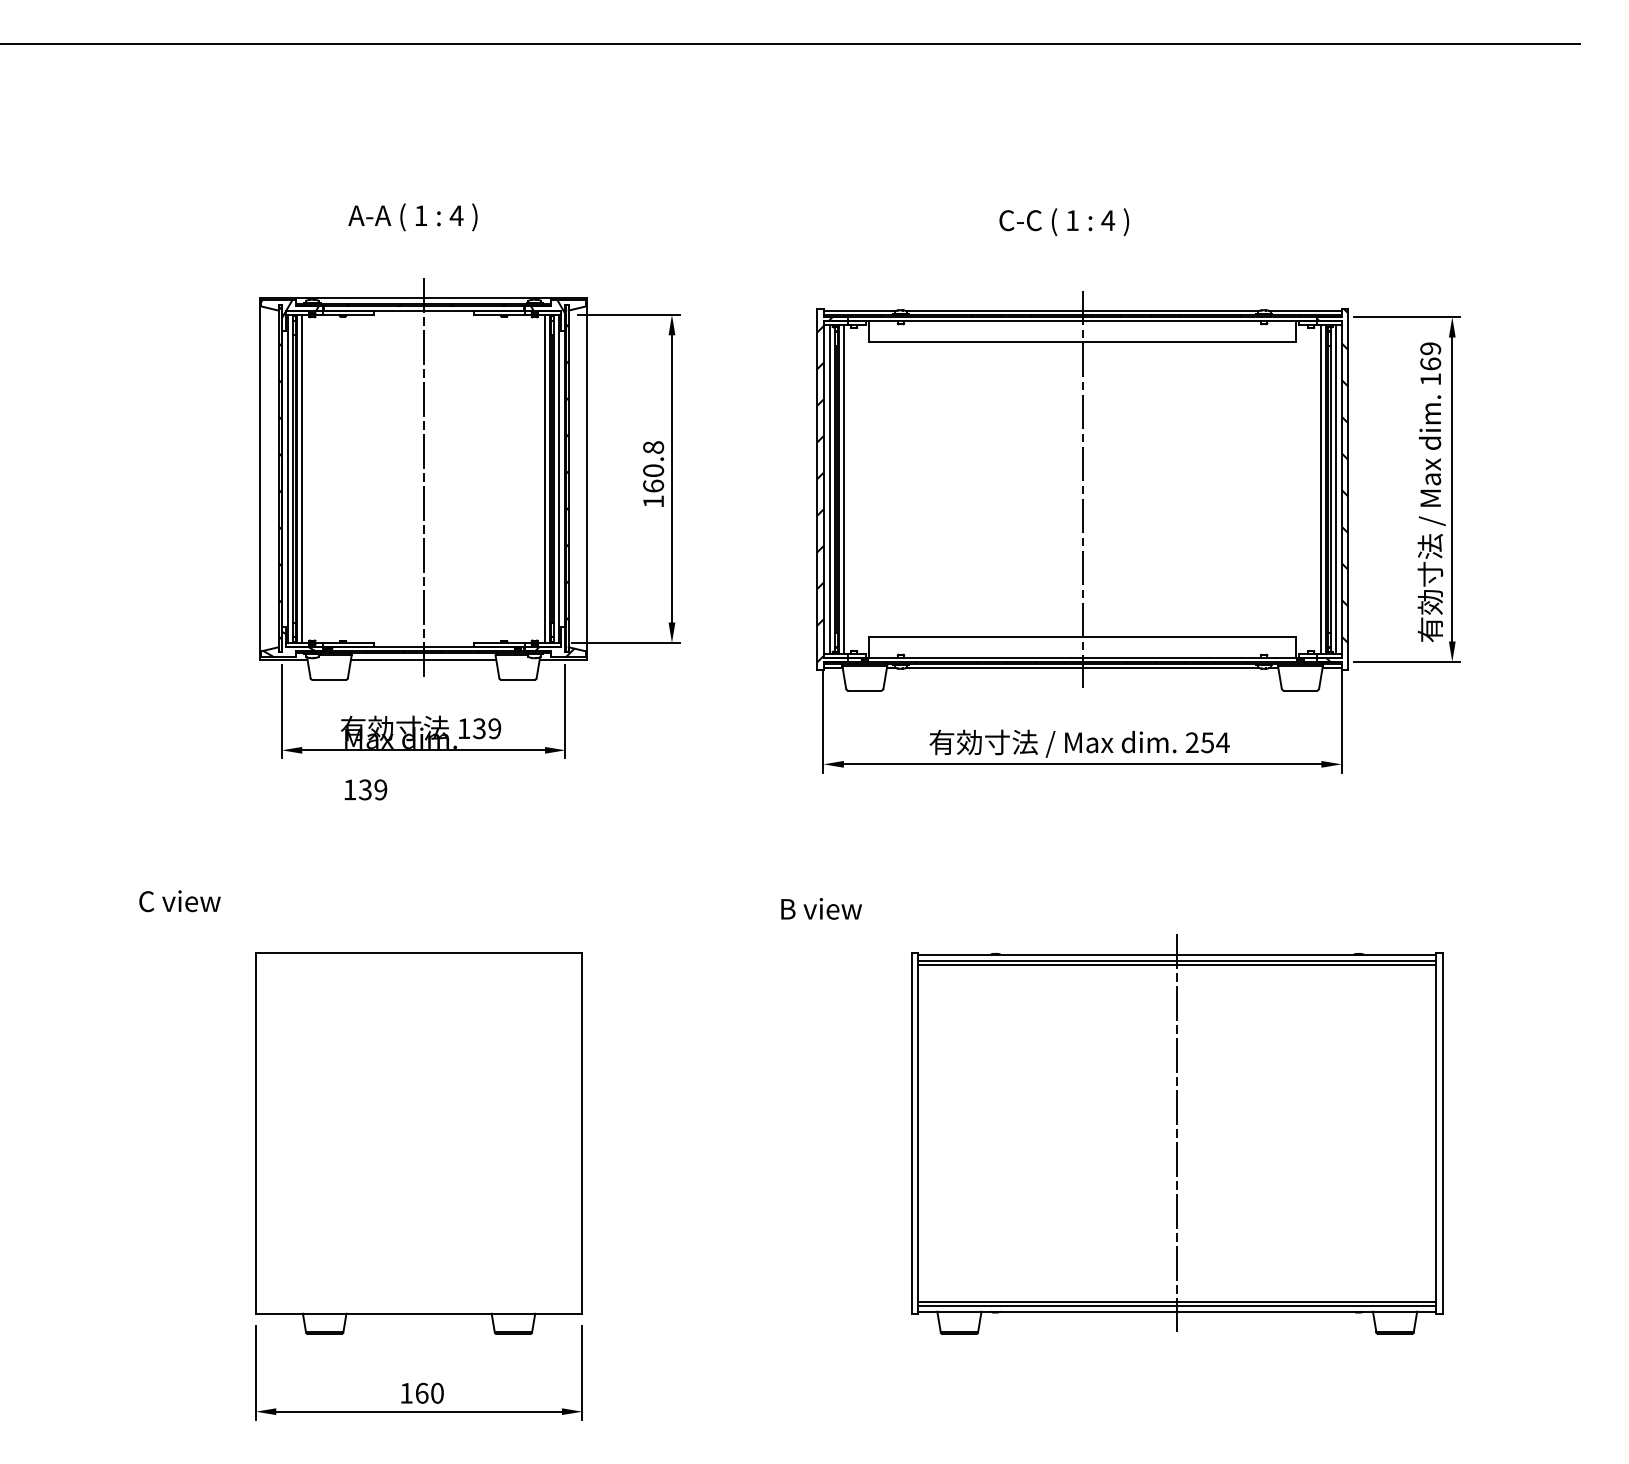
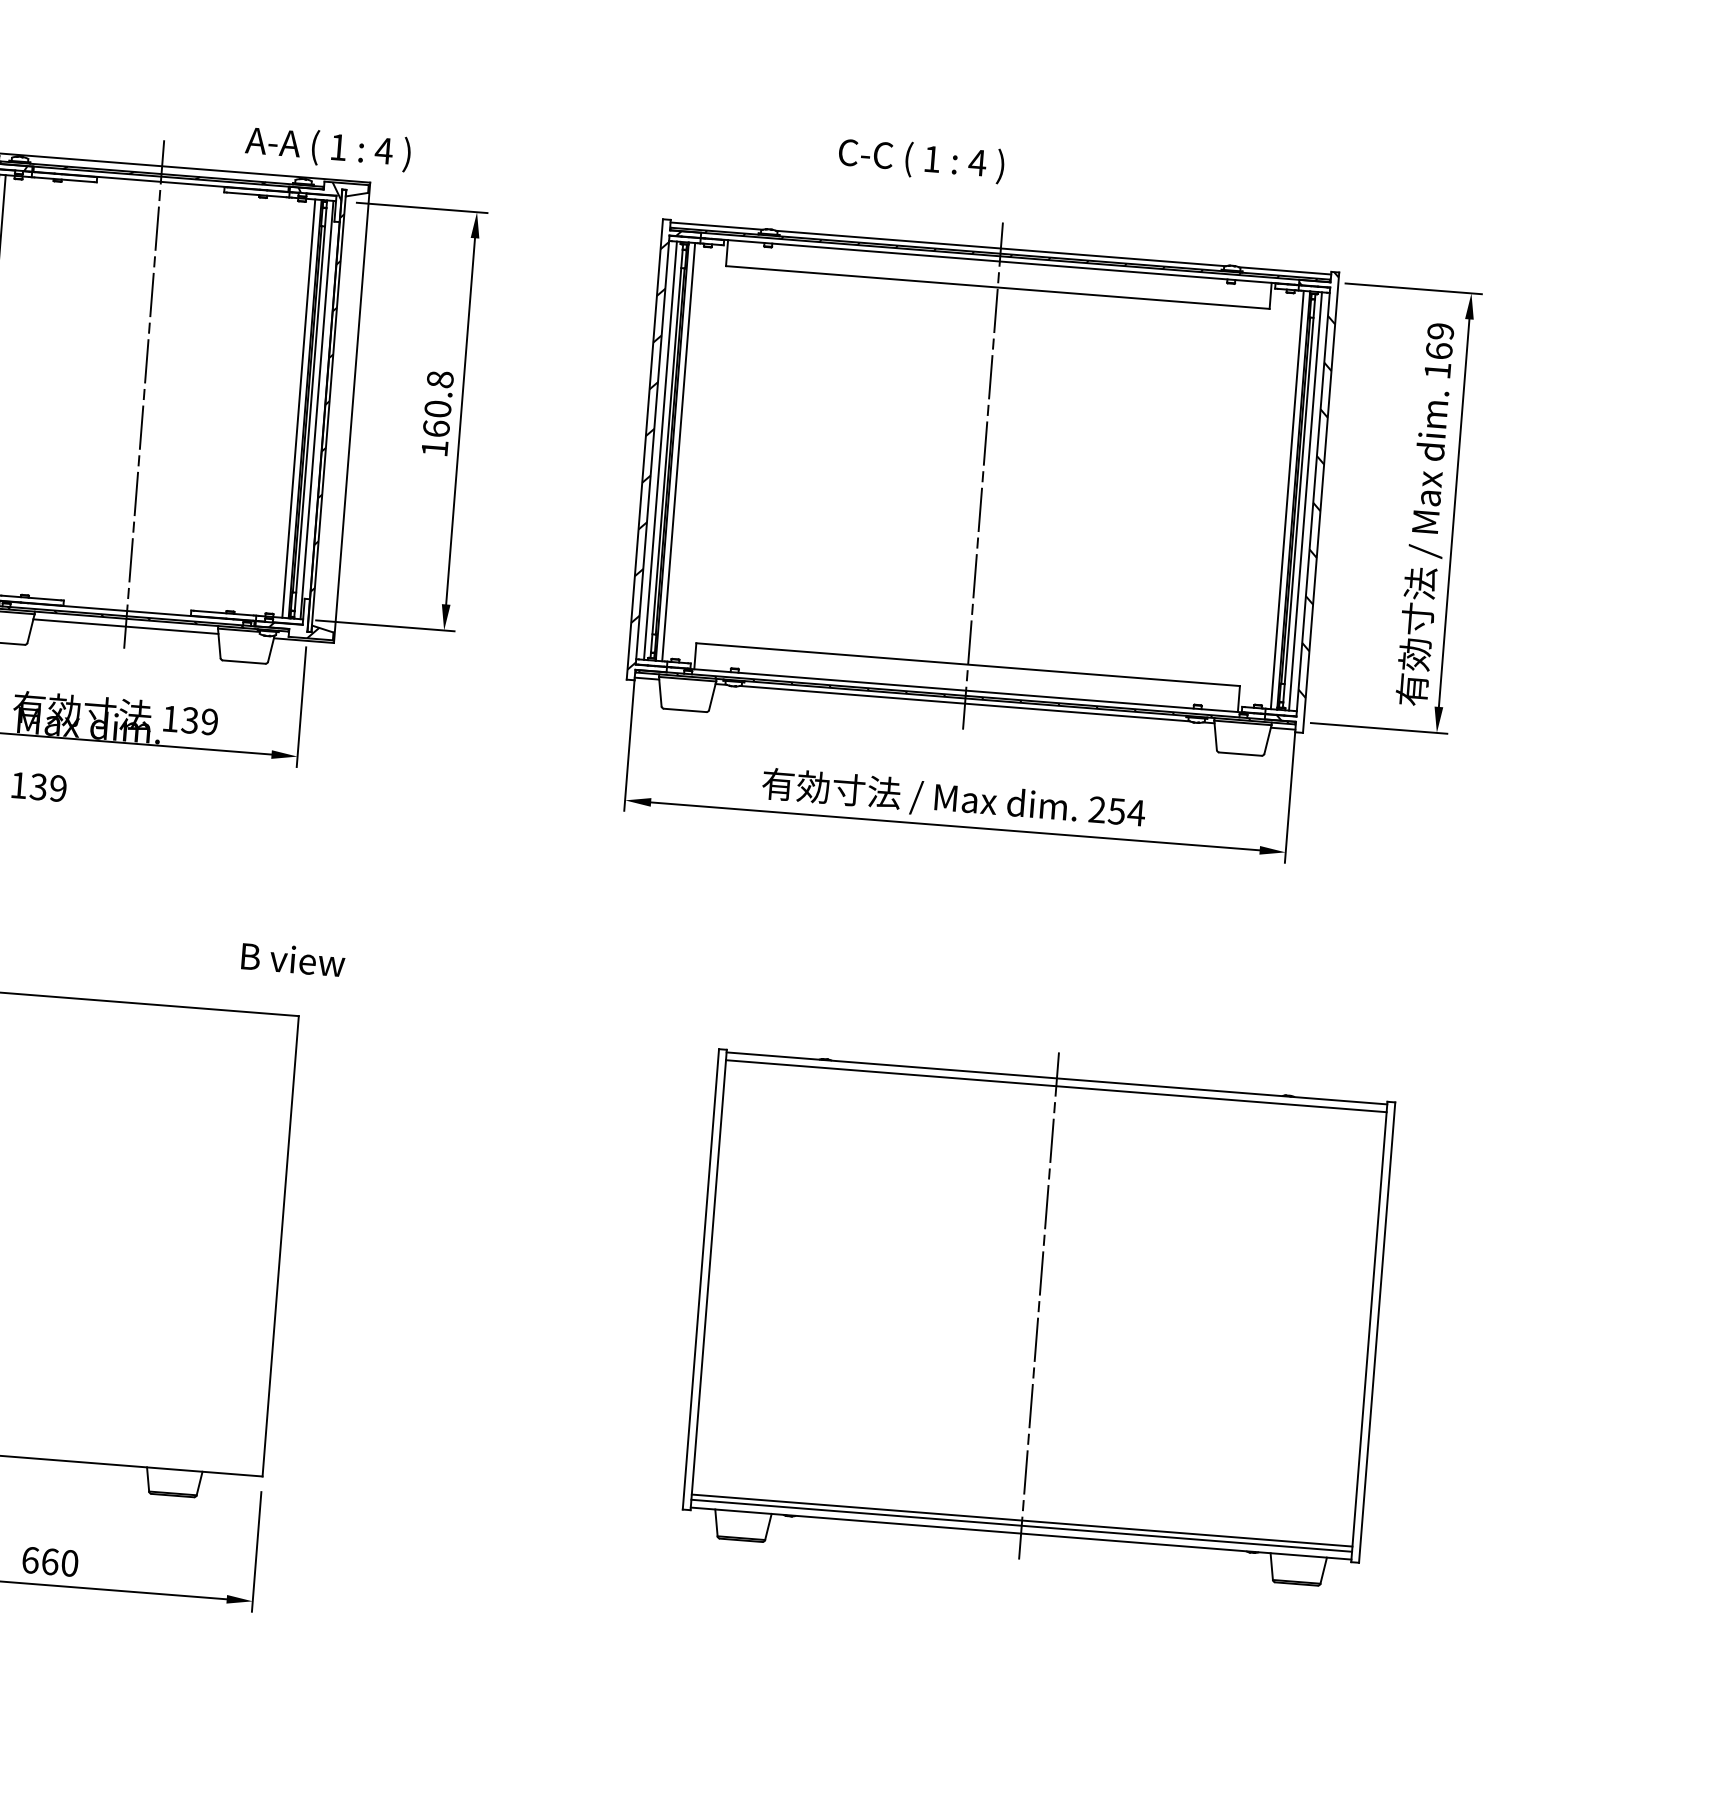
text: (412, 217) -> (327, 148), moved
text: (1064, 221) -> (921, 159), moved
text: (821, 908) -> (293, 959), moved
line: (1177, 964) -> (1056, 1091), removed
text: (406, 1392) -> (30, 1559), 160 -> 660

